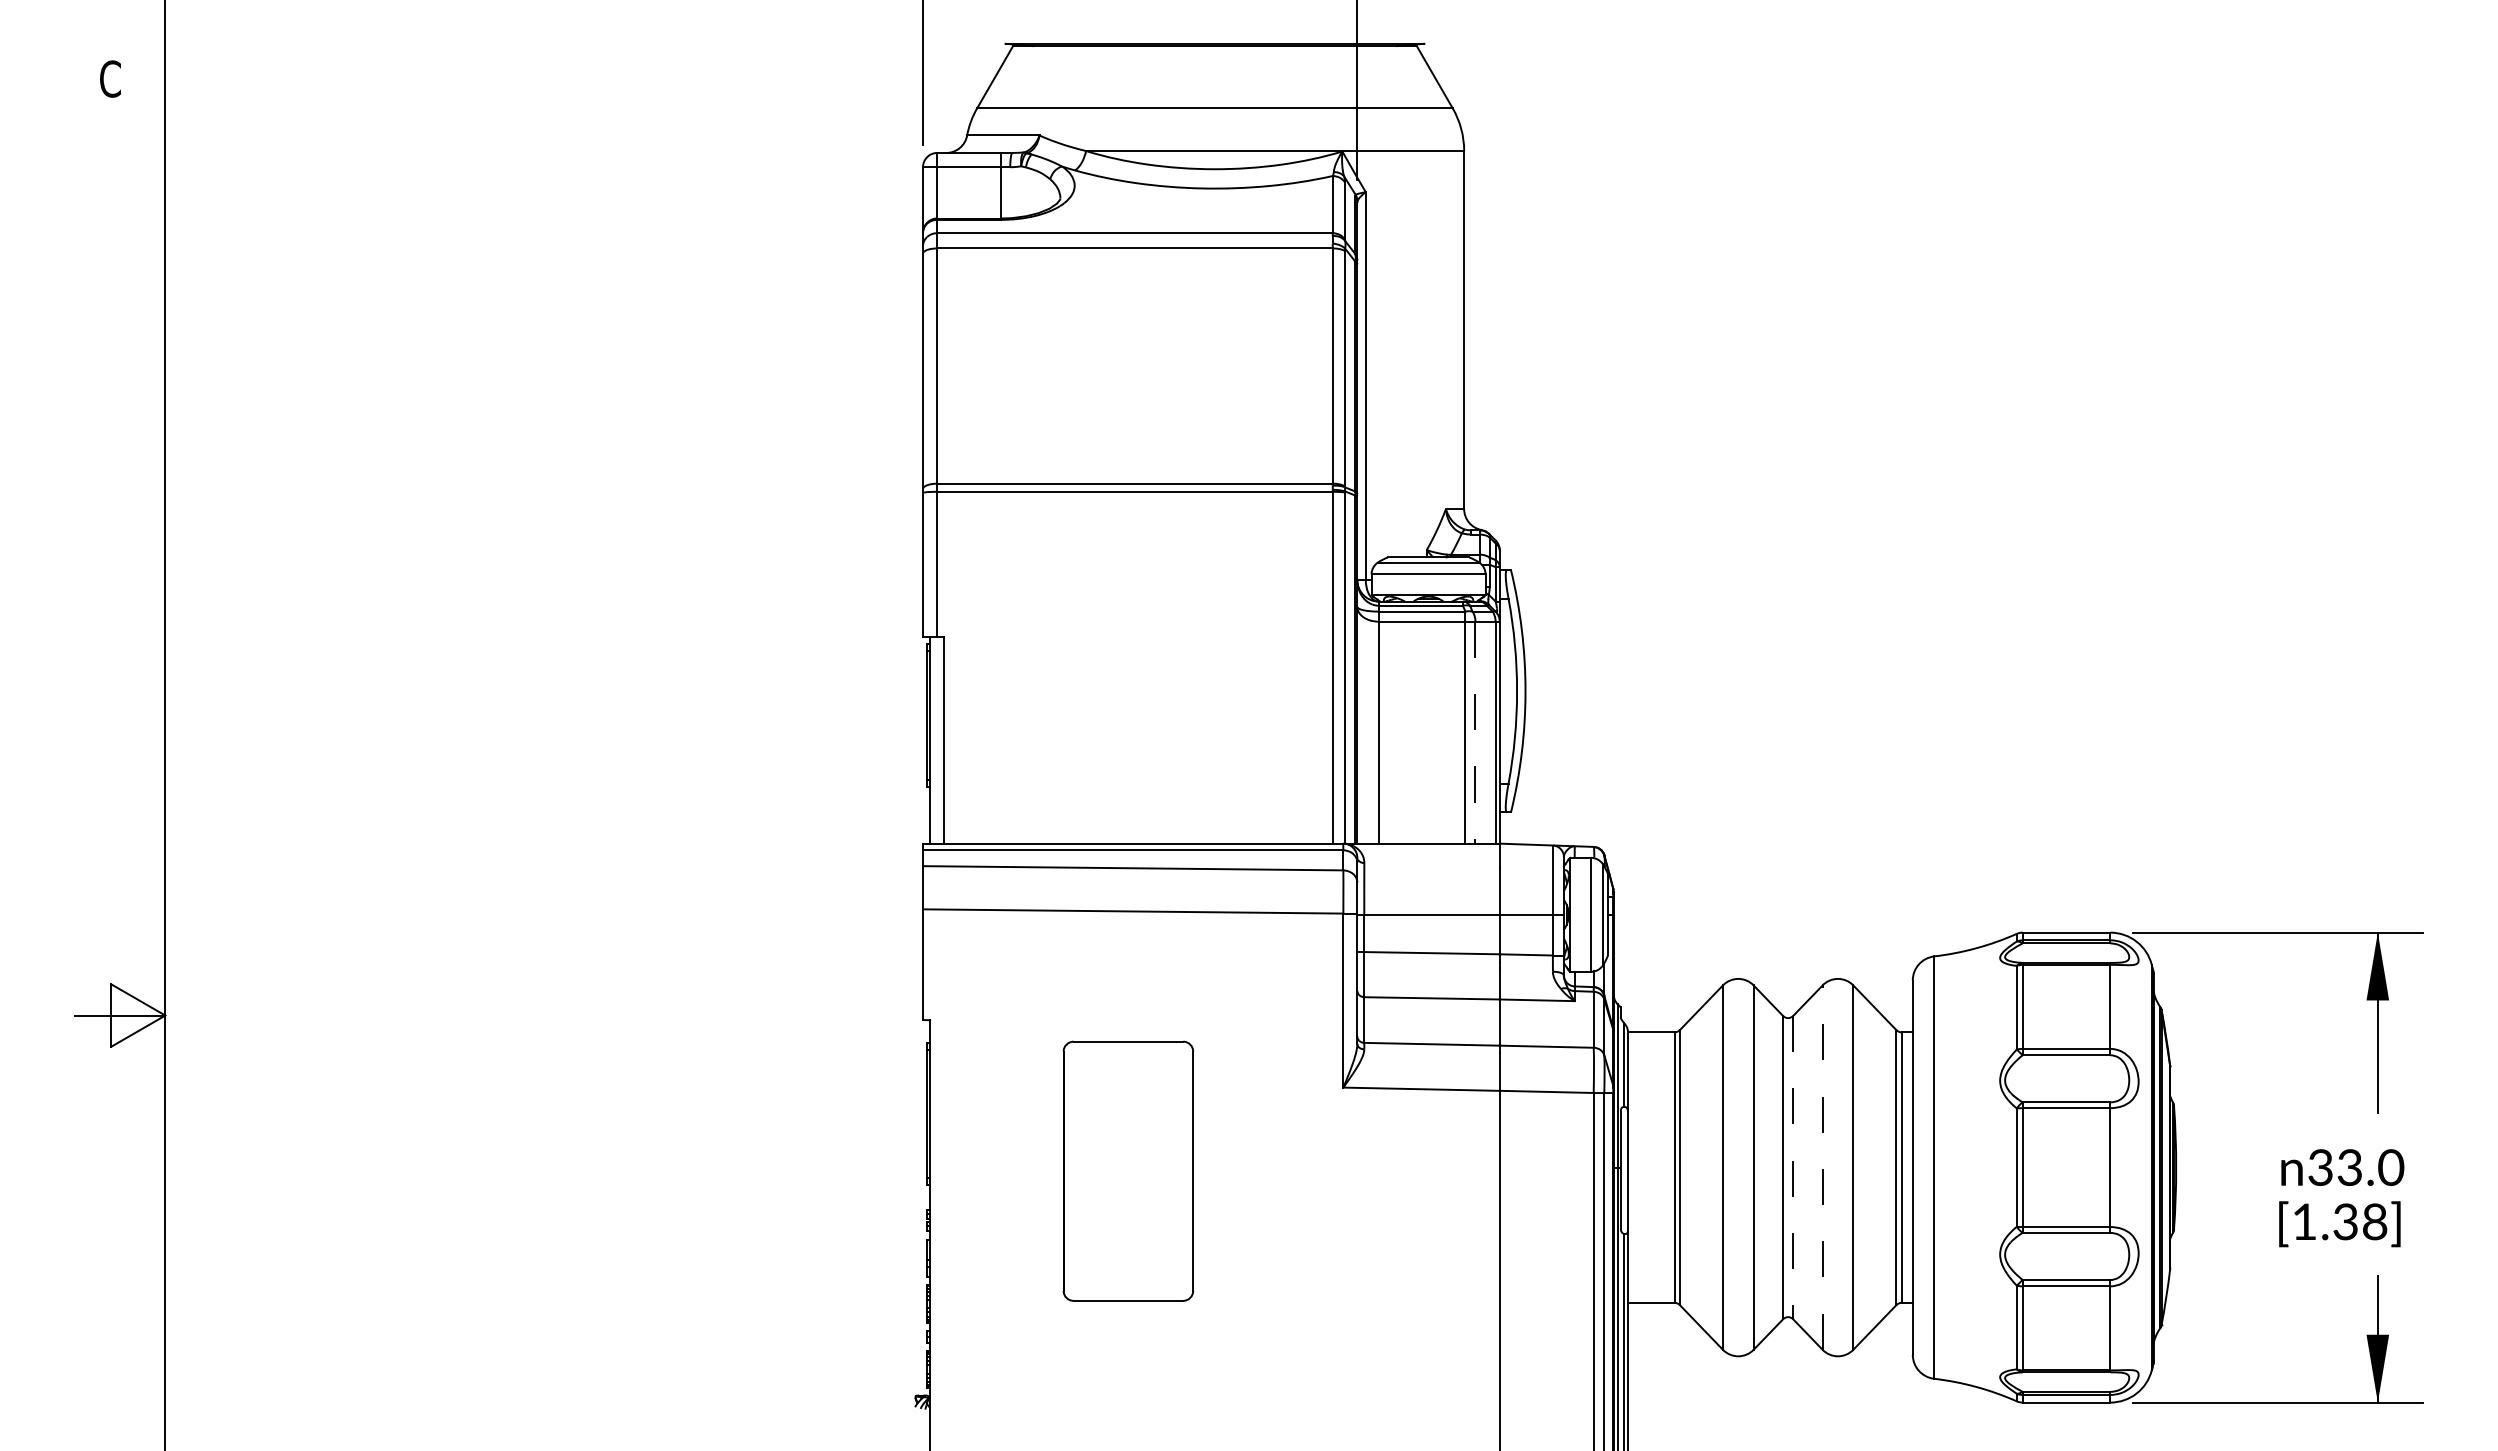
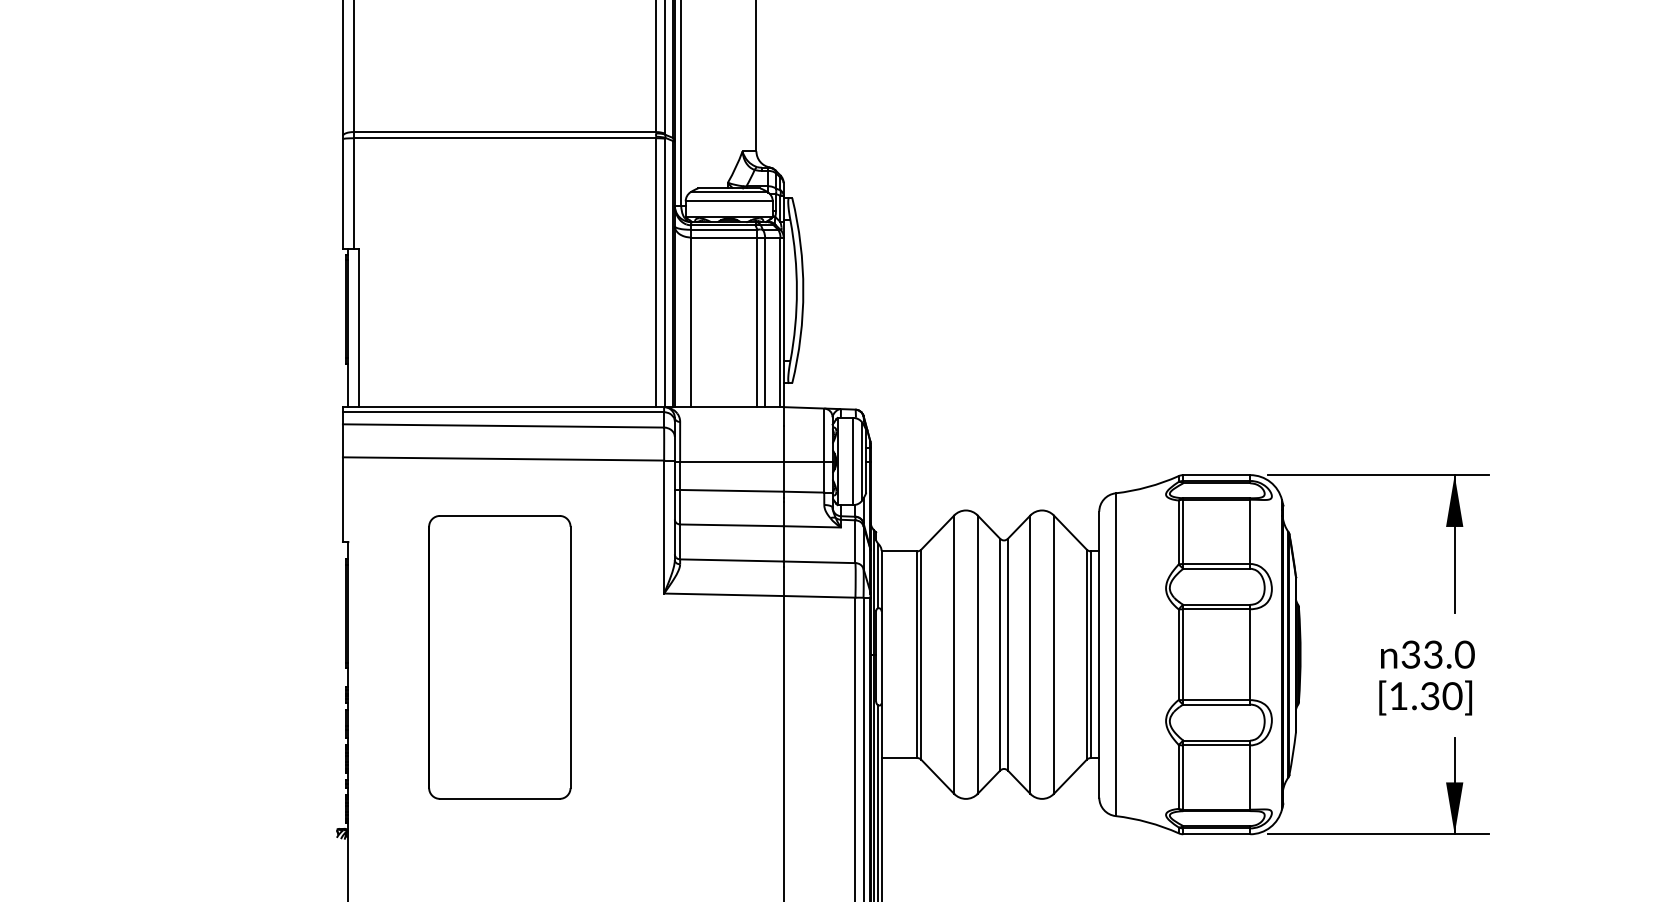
line: (1475, 732) -> (765, 322), dashed -> solid
line: (1793, 1167) -> (1008, 654), dashed -> solid
line: (1822, 1167) -> (1030, 654), dashed -> solid
part: (1128, 1171) -> (499, 657), size x1.43
text: (2375, 1222) -> (1452, 696), [1.38] -> [1.30]

